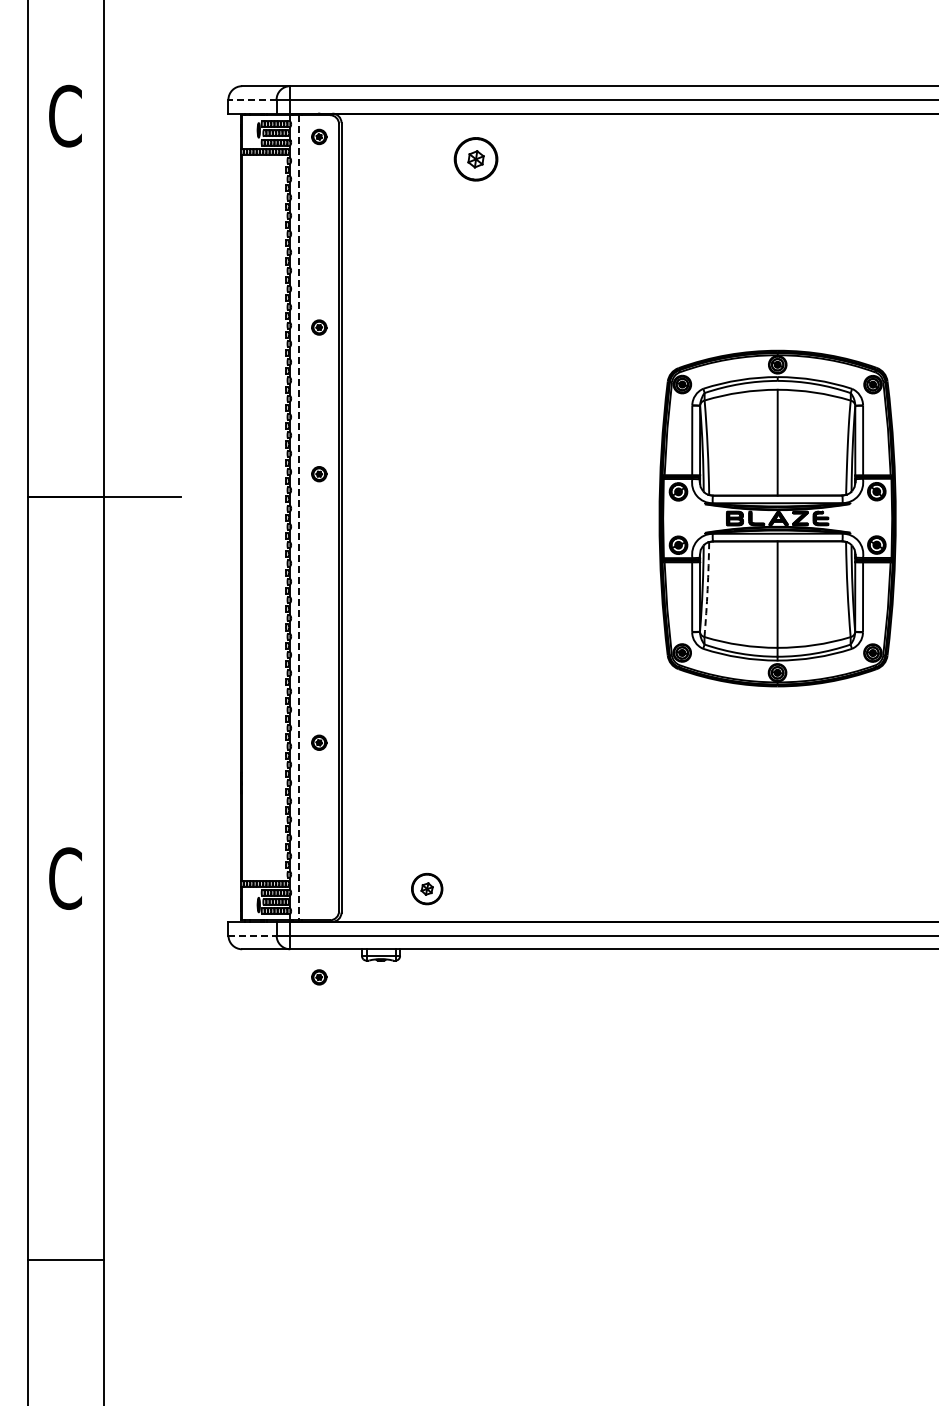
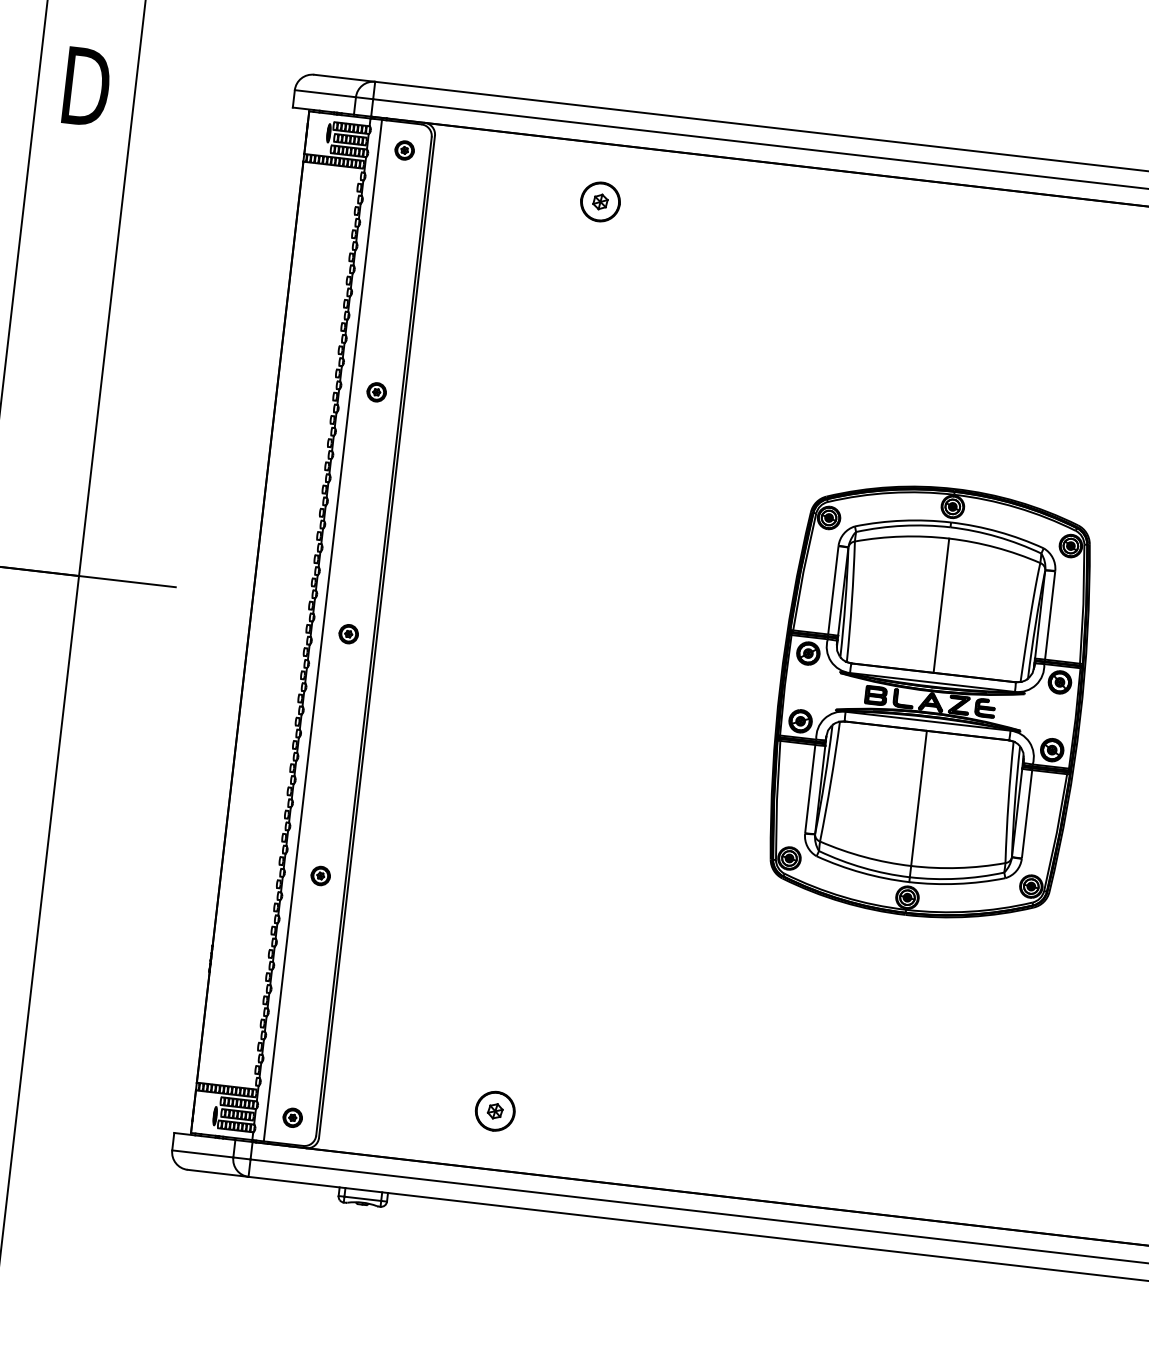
line: (252, 99) -> (325, 93), dashed -> solid
text: (66, 115) -> (87, 86), C -> D
part: (476, 159) -> (600, 202), size x0.71
part: (319, 474) -> (348, 634), moved
line: (298, 517) -> (322, 630), dashed -> solid
arc: (707, 589) -> (830, 781), dashed -> solid
part: (319, 742) -> (321, 875), moved
part: (427, 889) -> (495, 1111), moved
line: (253, 935) -> (204, 1153), dashed -> solid
part: (319, 977) -> (293, 1118), moved

